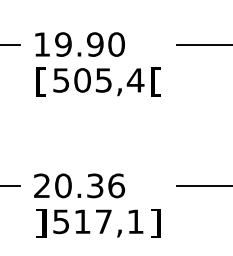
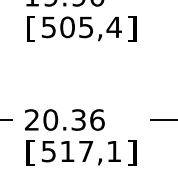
text: (155, 81) -> (131, 28), [ -> ]
text: (41, 223) -> (31, 153), ] -> [

